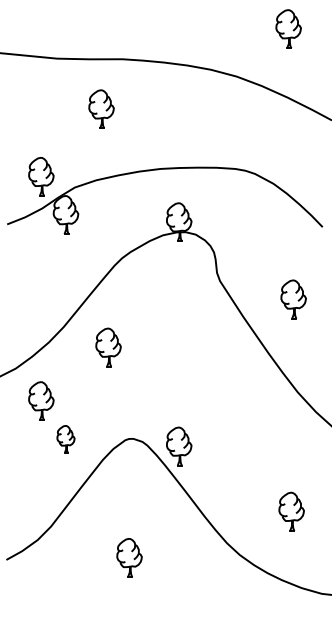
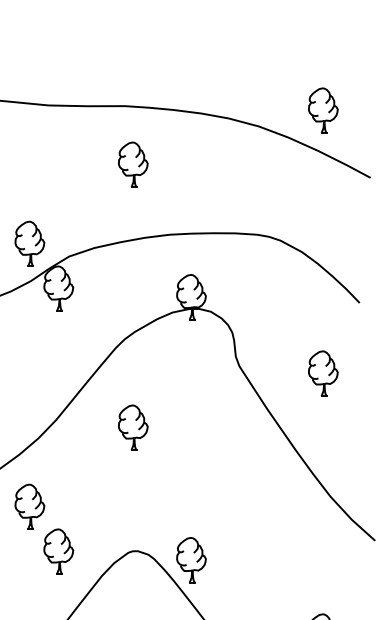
part: (288, 28) -> (323, 109), moved
part: (101, 108) -> (133, 163), moved
part: (293, 299) -> (323, 373), moved
part: (108, 347) -> (133, 427), moved
part: (65, 438) -> (58, 550), size x1.43

